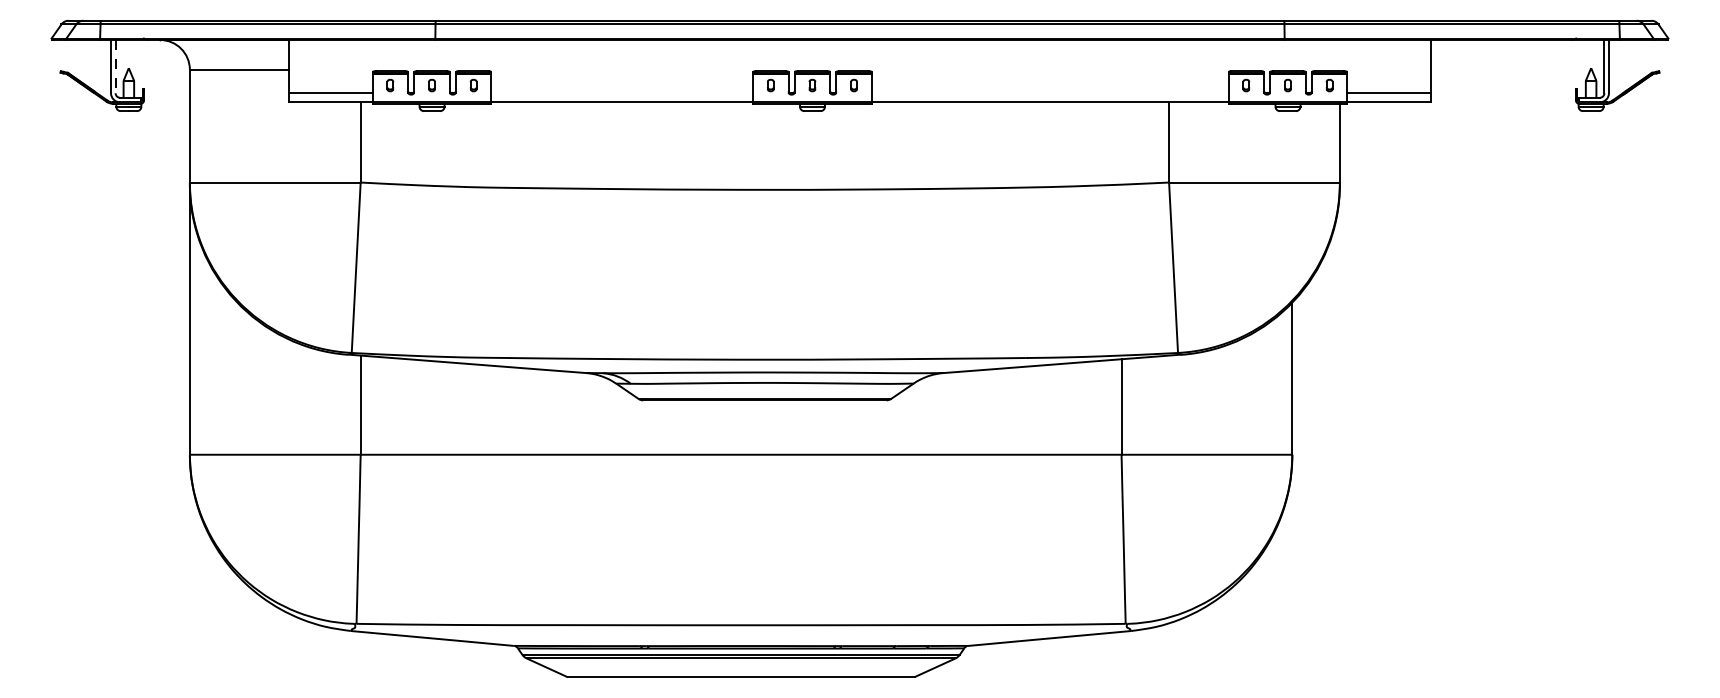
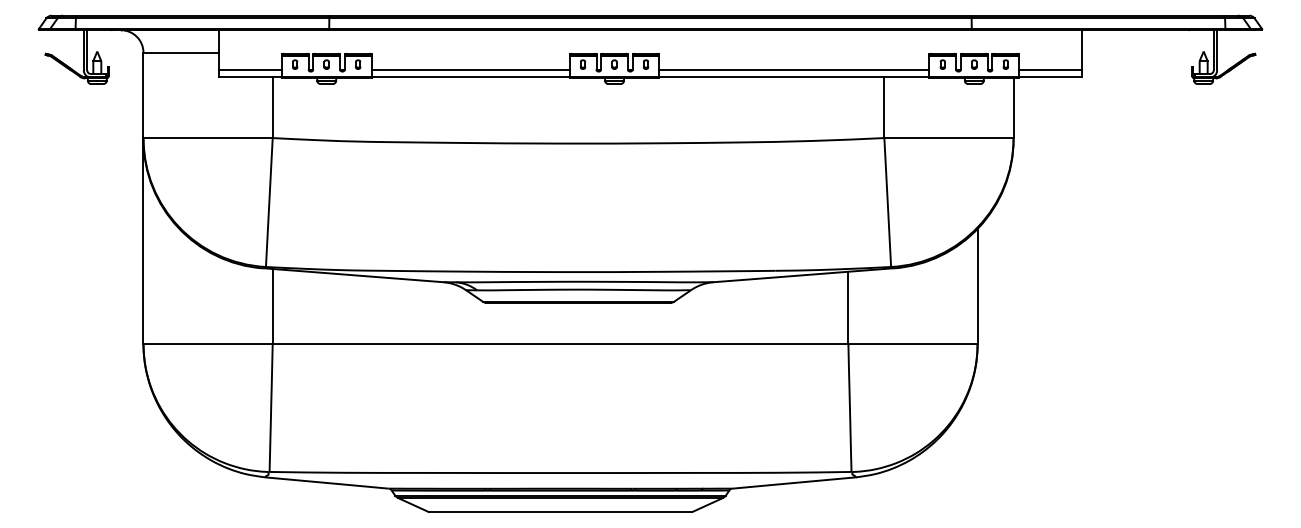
line: (115, 66) -> (87, 50), dashed -> solid
line: (622, 93) -> (470, 70), added
line: (1049, 93) -> (793, 70), added

